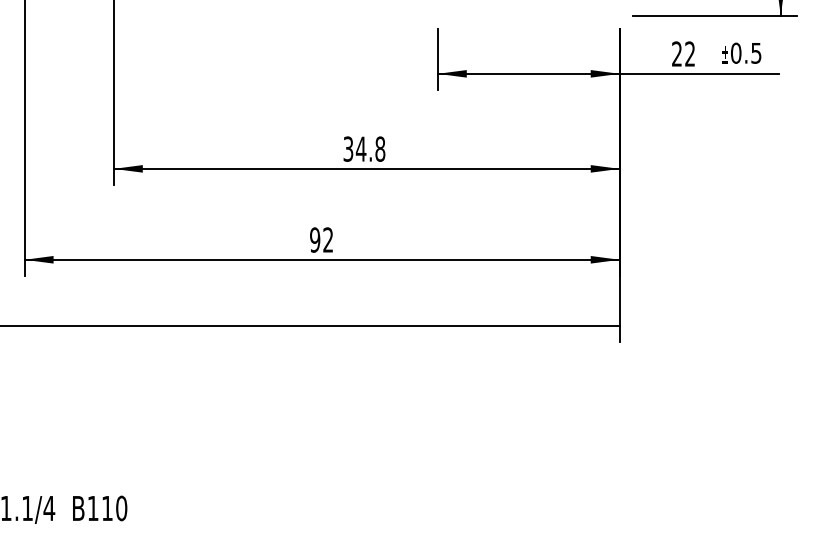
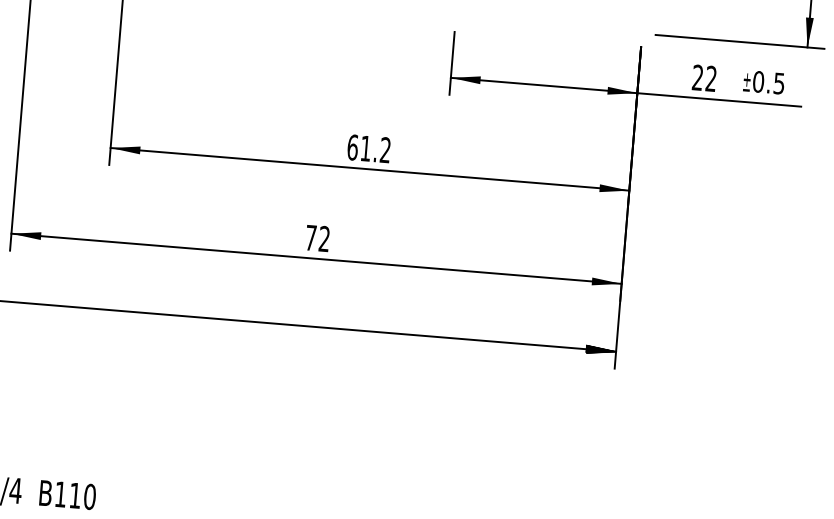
text: (364, 148) -> (369, 148), 34.8 -> 61.2
text: (315, 239) -> (311, 237), 92 -> 72
hatch: (604, 325) -> (600, 349), added

